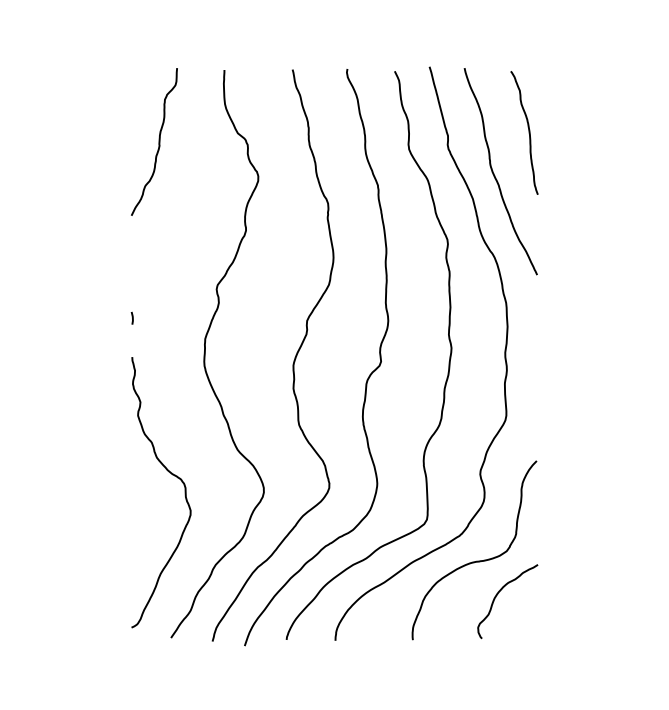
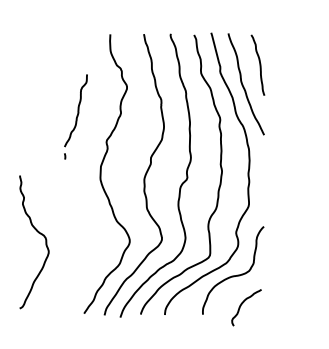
curve: (157, 141) -> (77, 110), moved
curve: (169, 474) -> (38, 233), moved
curve: (501, 592) -> (243, 303), moved

